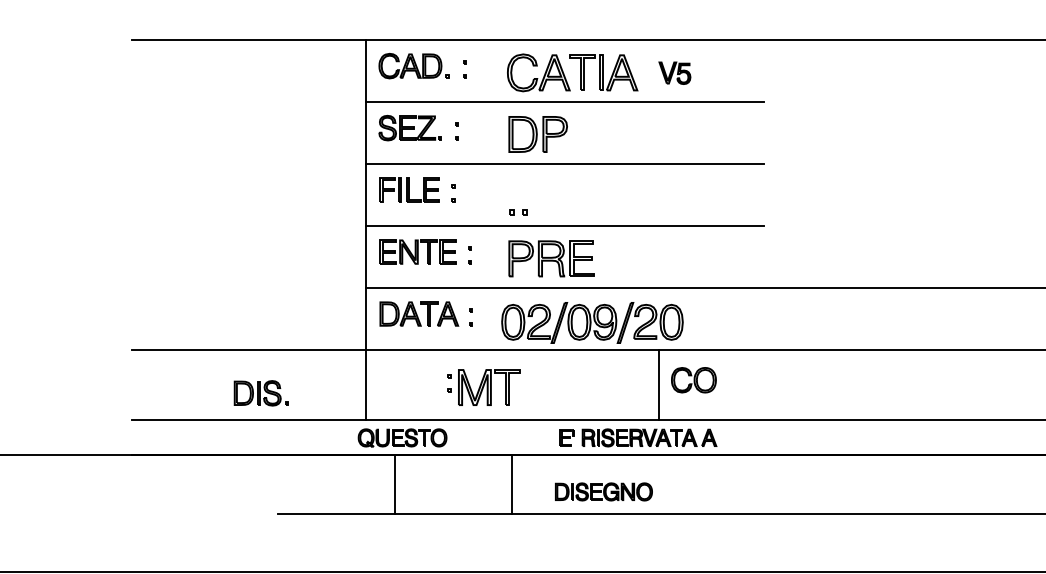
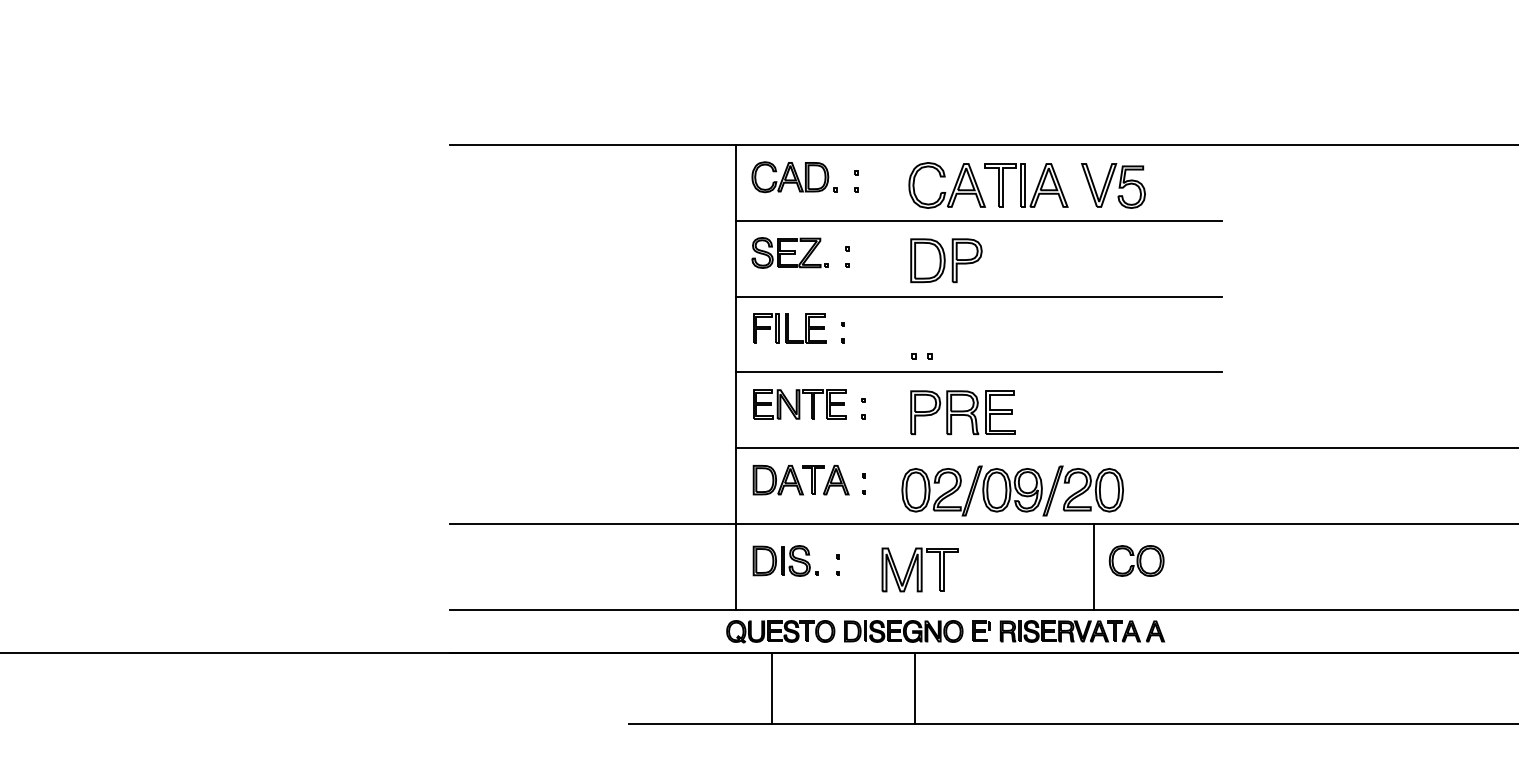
part: (674, 72) -> (1113, 185), size x1.67
part: (489, 387) -> (919, 569), moved
part: (260, 392) -> (785, 560), moved
part: (603, 491) -> (903, 631), moved

